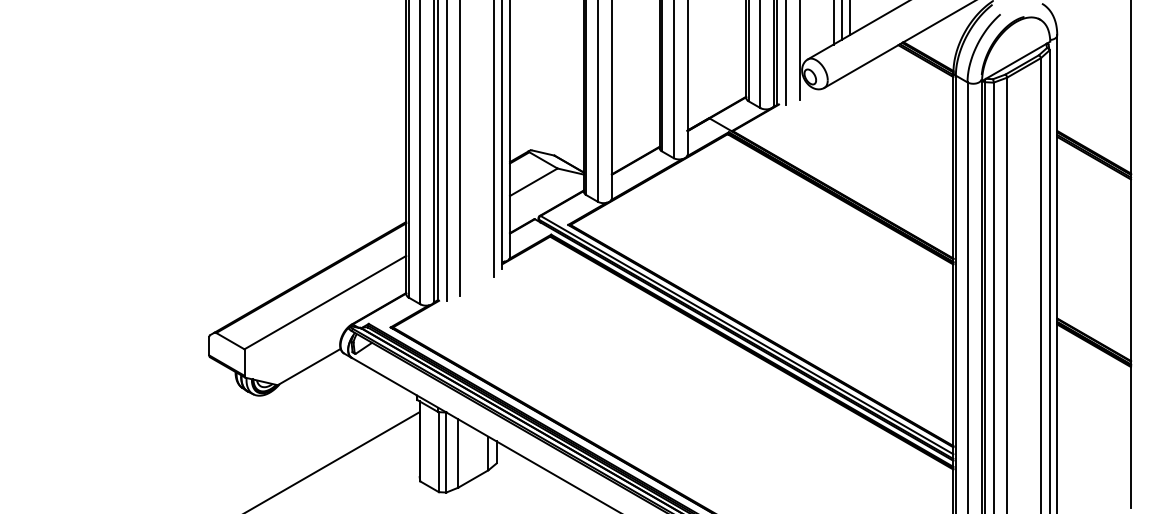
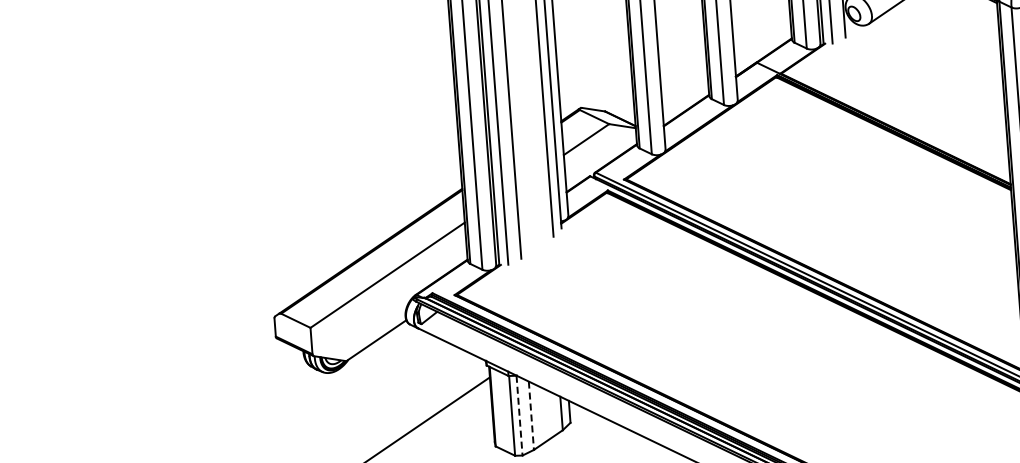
line: (446, 452) -> (519, 415), solid -> dashed
line: (458, 454) -> (531, 416), solid -> dashed

